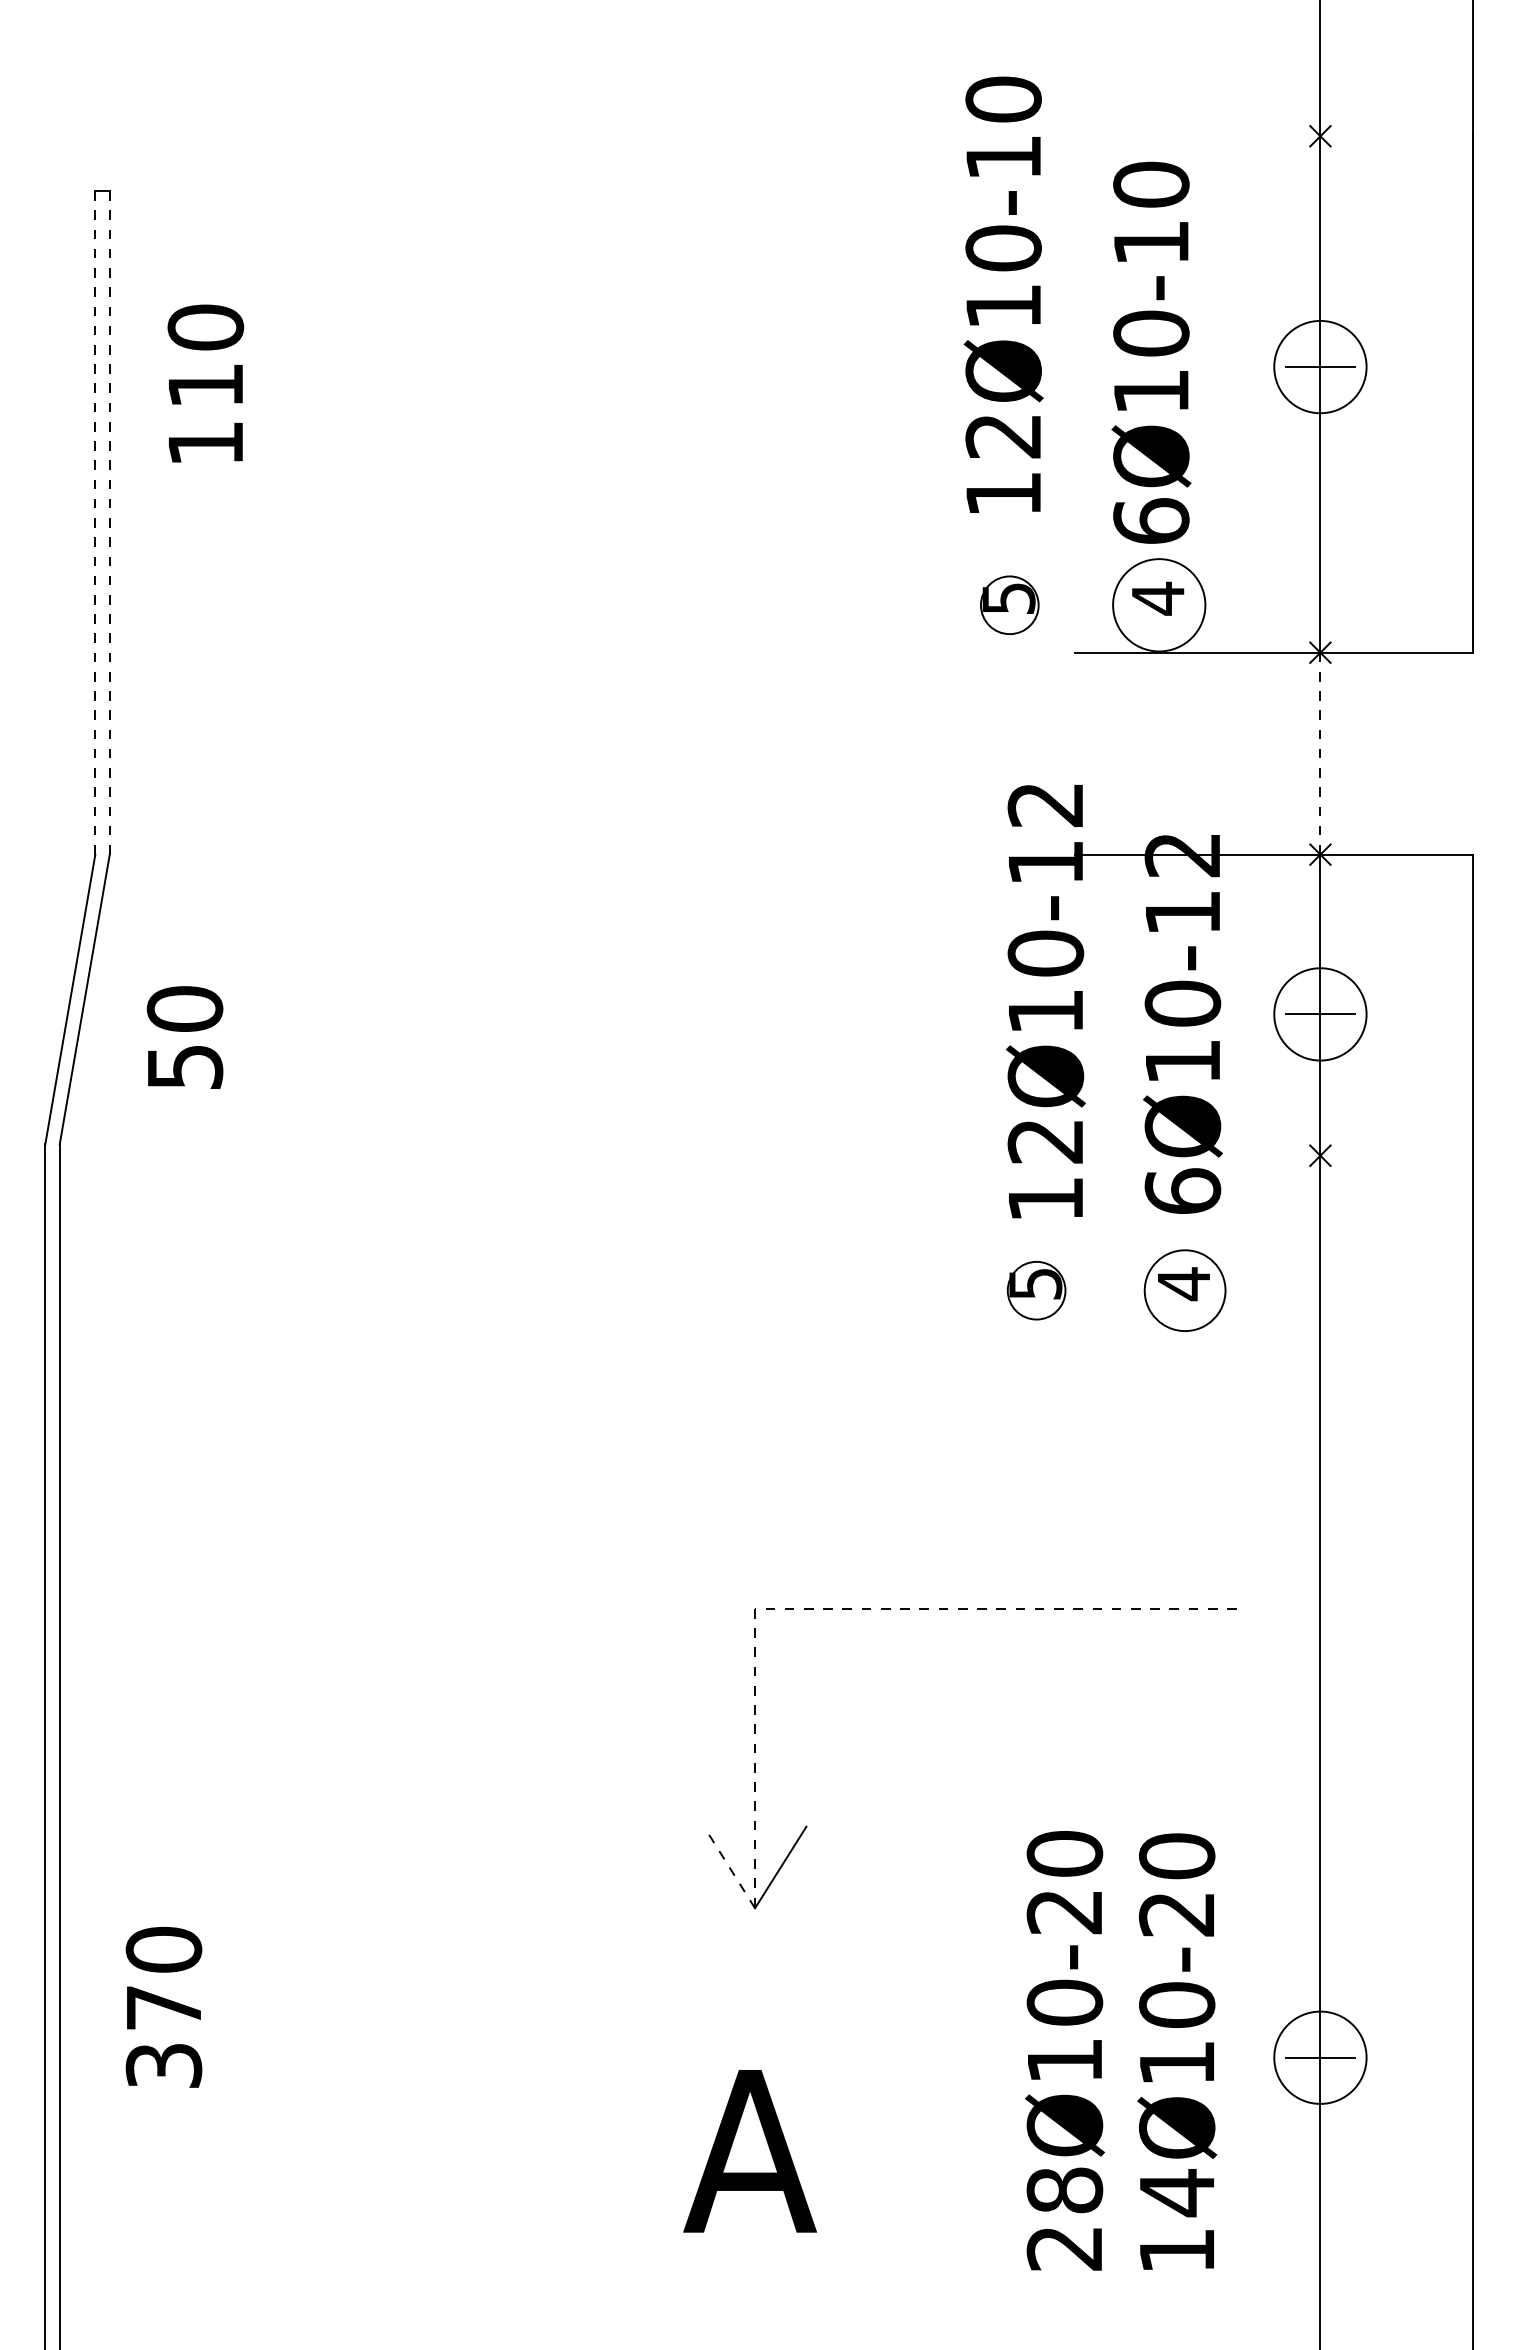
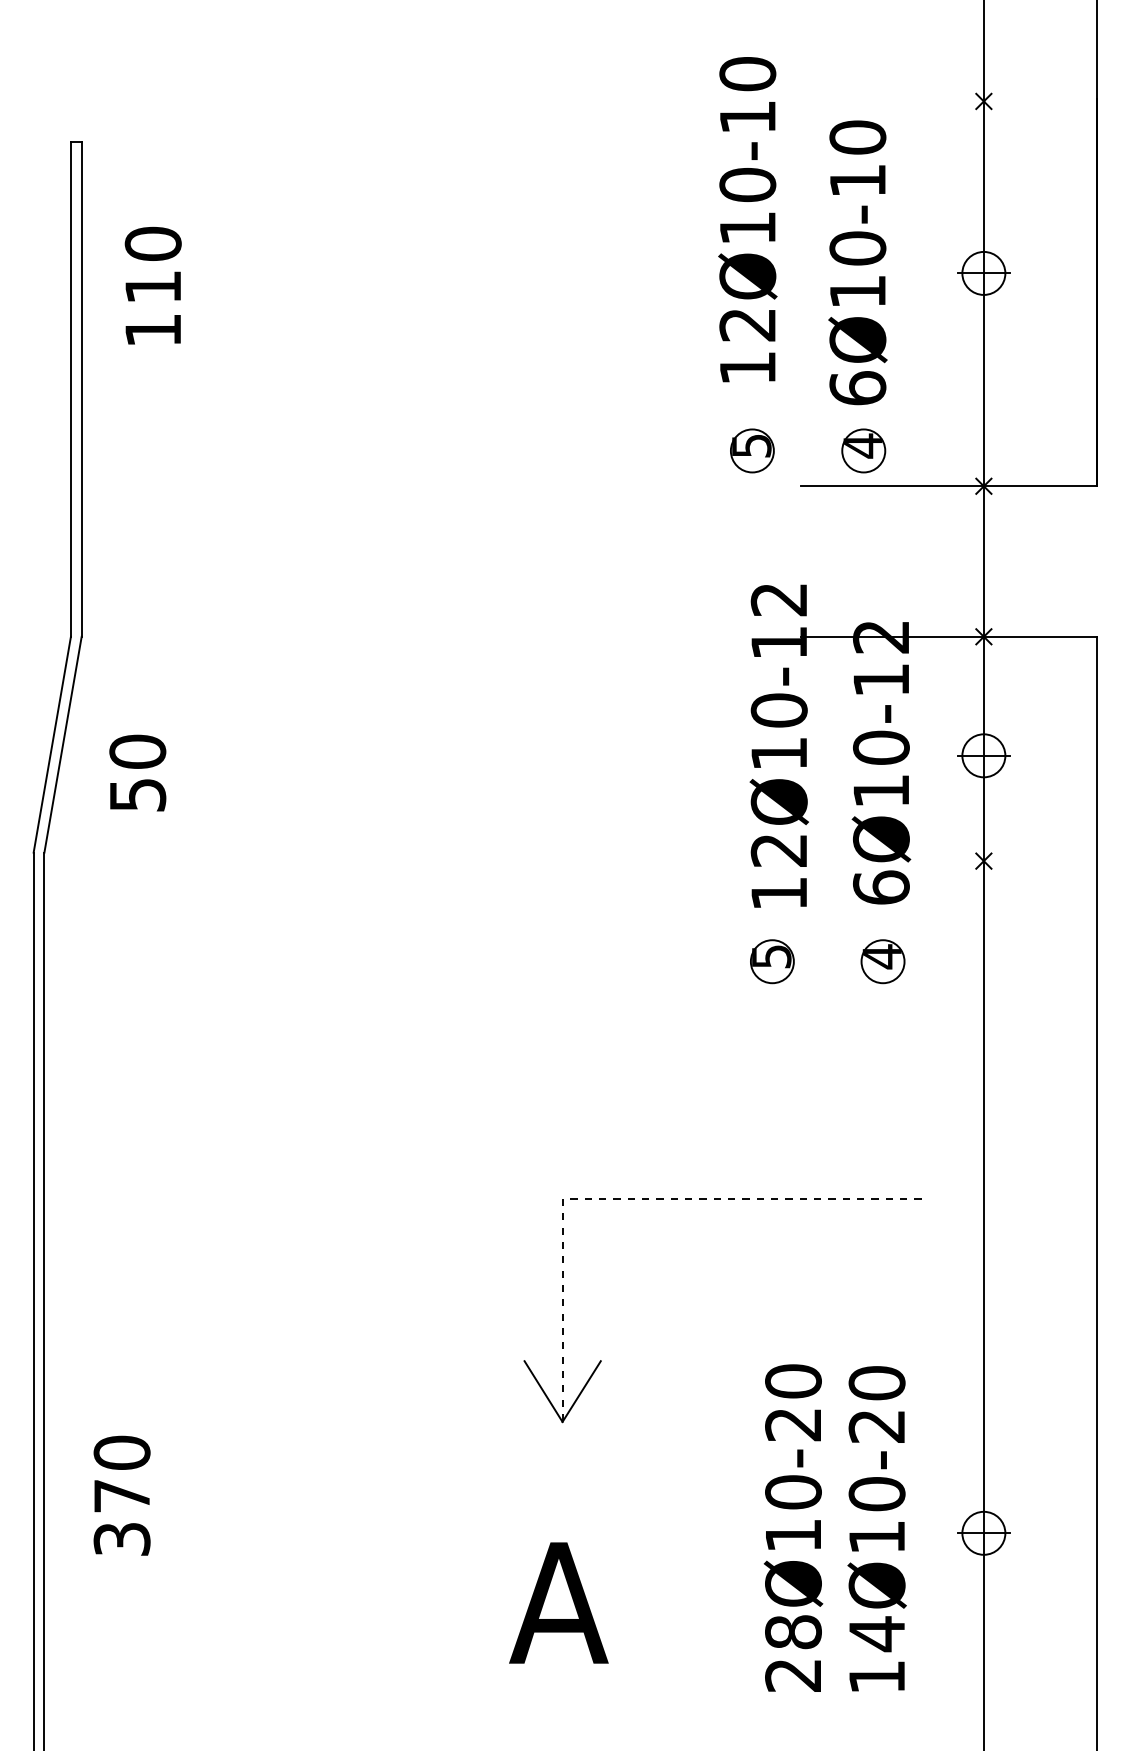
circle: (1320, 366) -> (983, 273), size x0.62
line: (95, 522) -> (71, 389), dashed -> solid
line: (109, 522) -> (81, 389), dashed -> solid
circle: (1159, 605) -> (863, 451), size x0.62
line: (1320, 753) -> (983, 561), dashed -> solid
circle: (1320, 1014) -> (983, 755), size x0.62
circle: (1184, 1290) -> (882, 961), size x0.71
line: (729, 1867) -> (543, 1391), dashed -> solid
circle: (1320, 2057) -> (983, 1533), size x0.62

